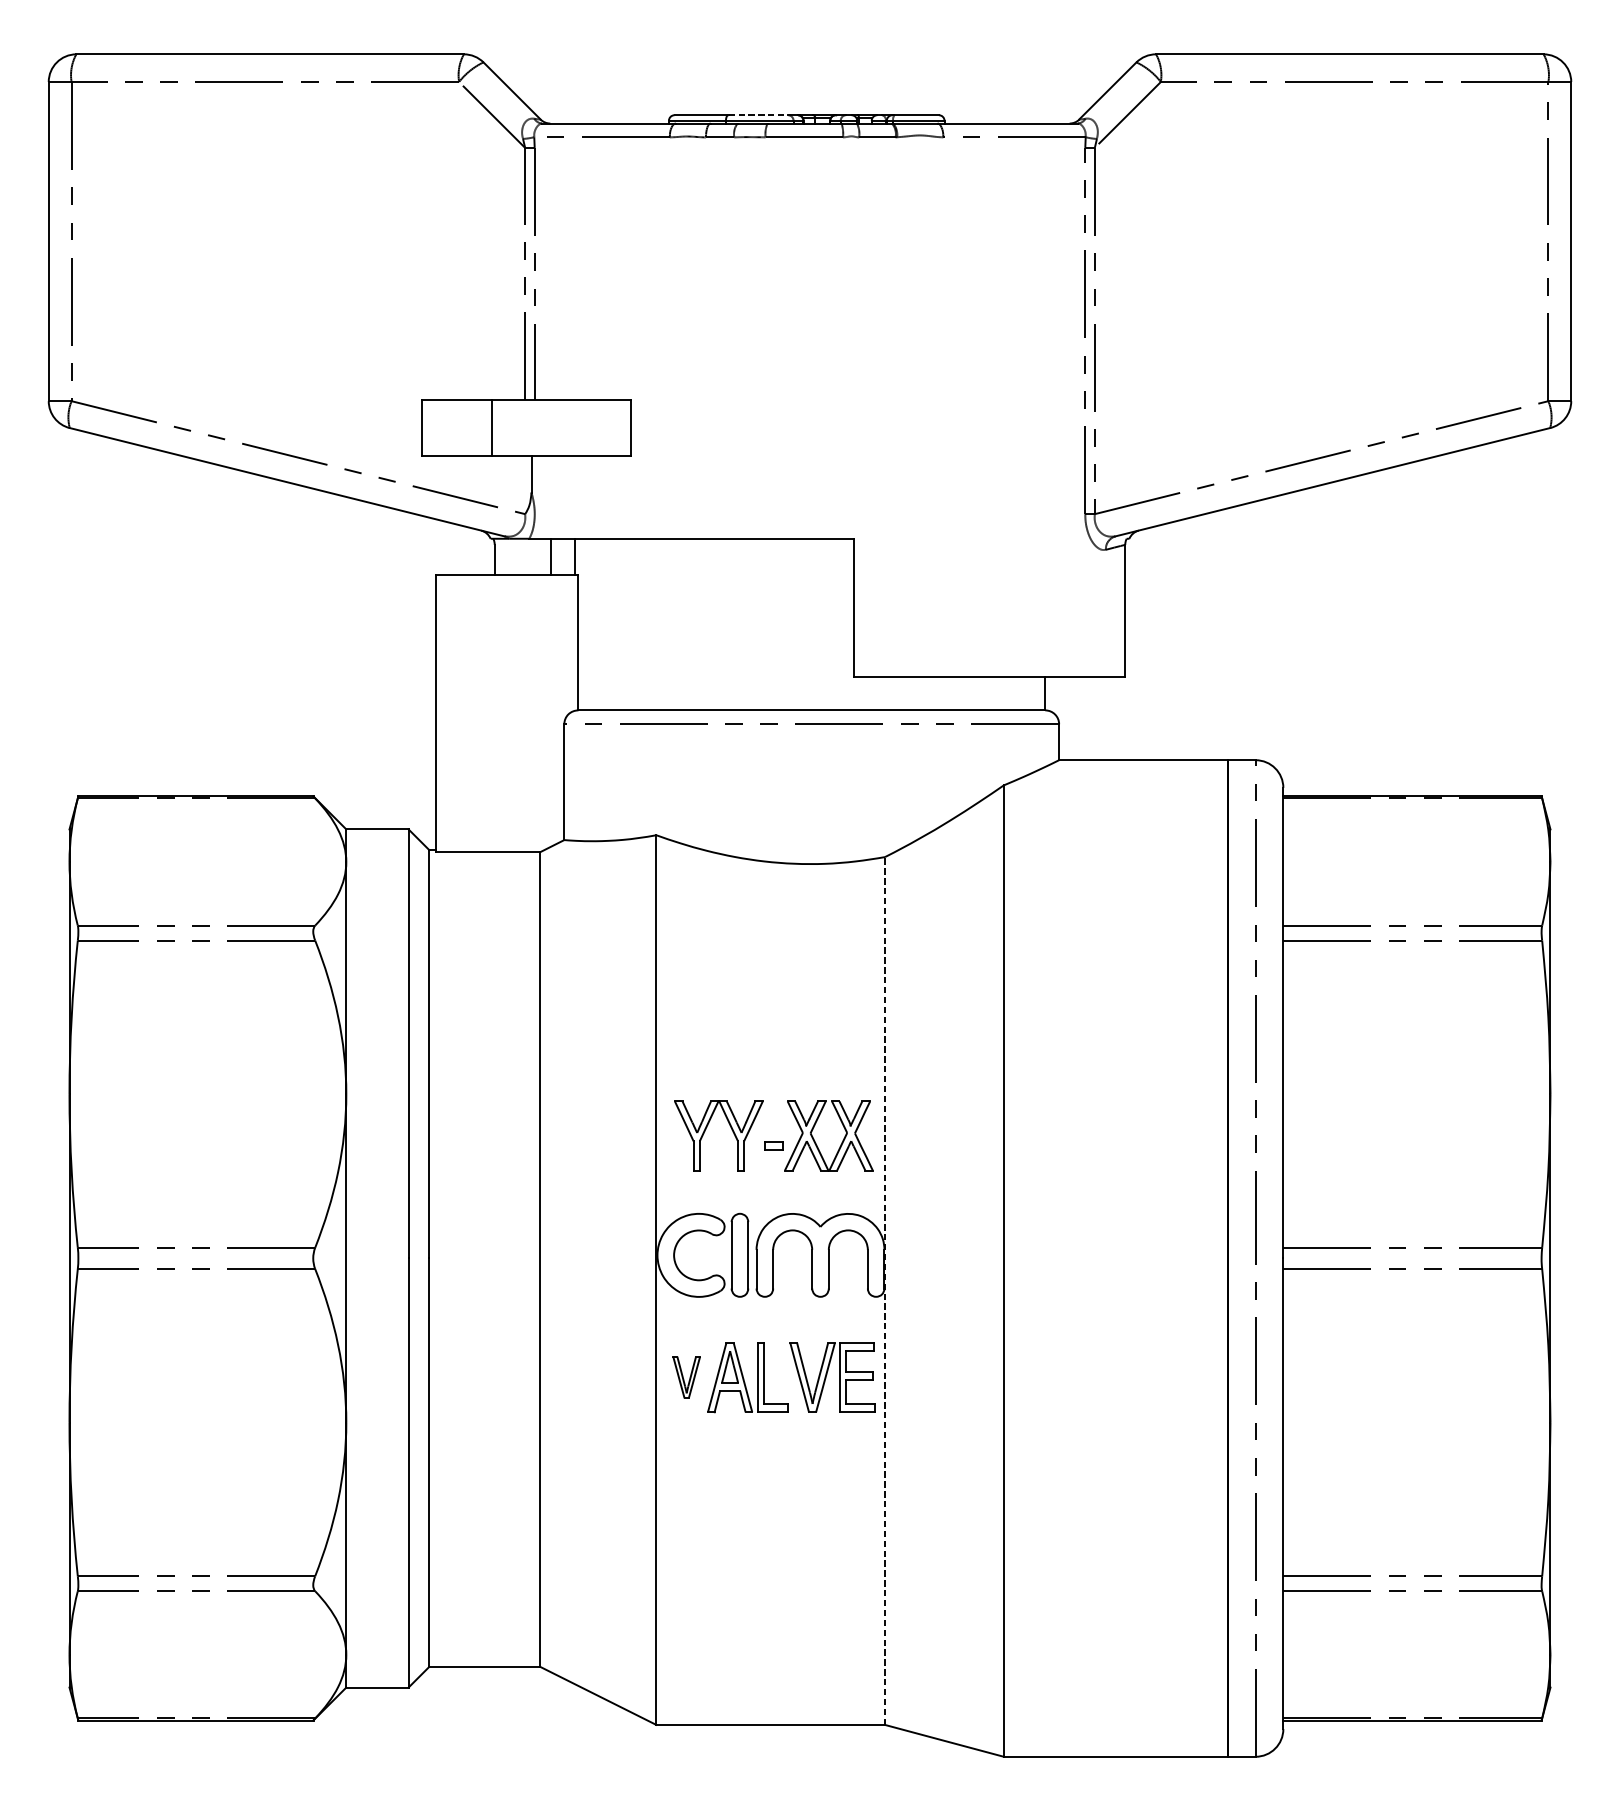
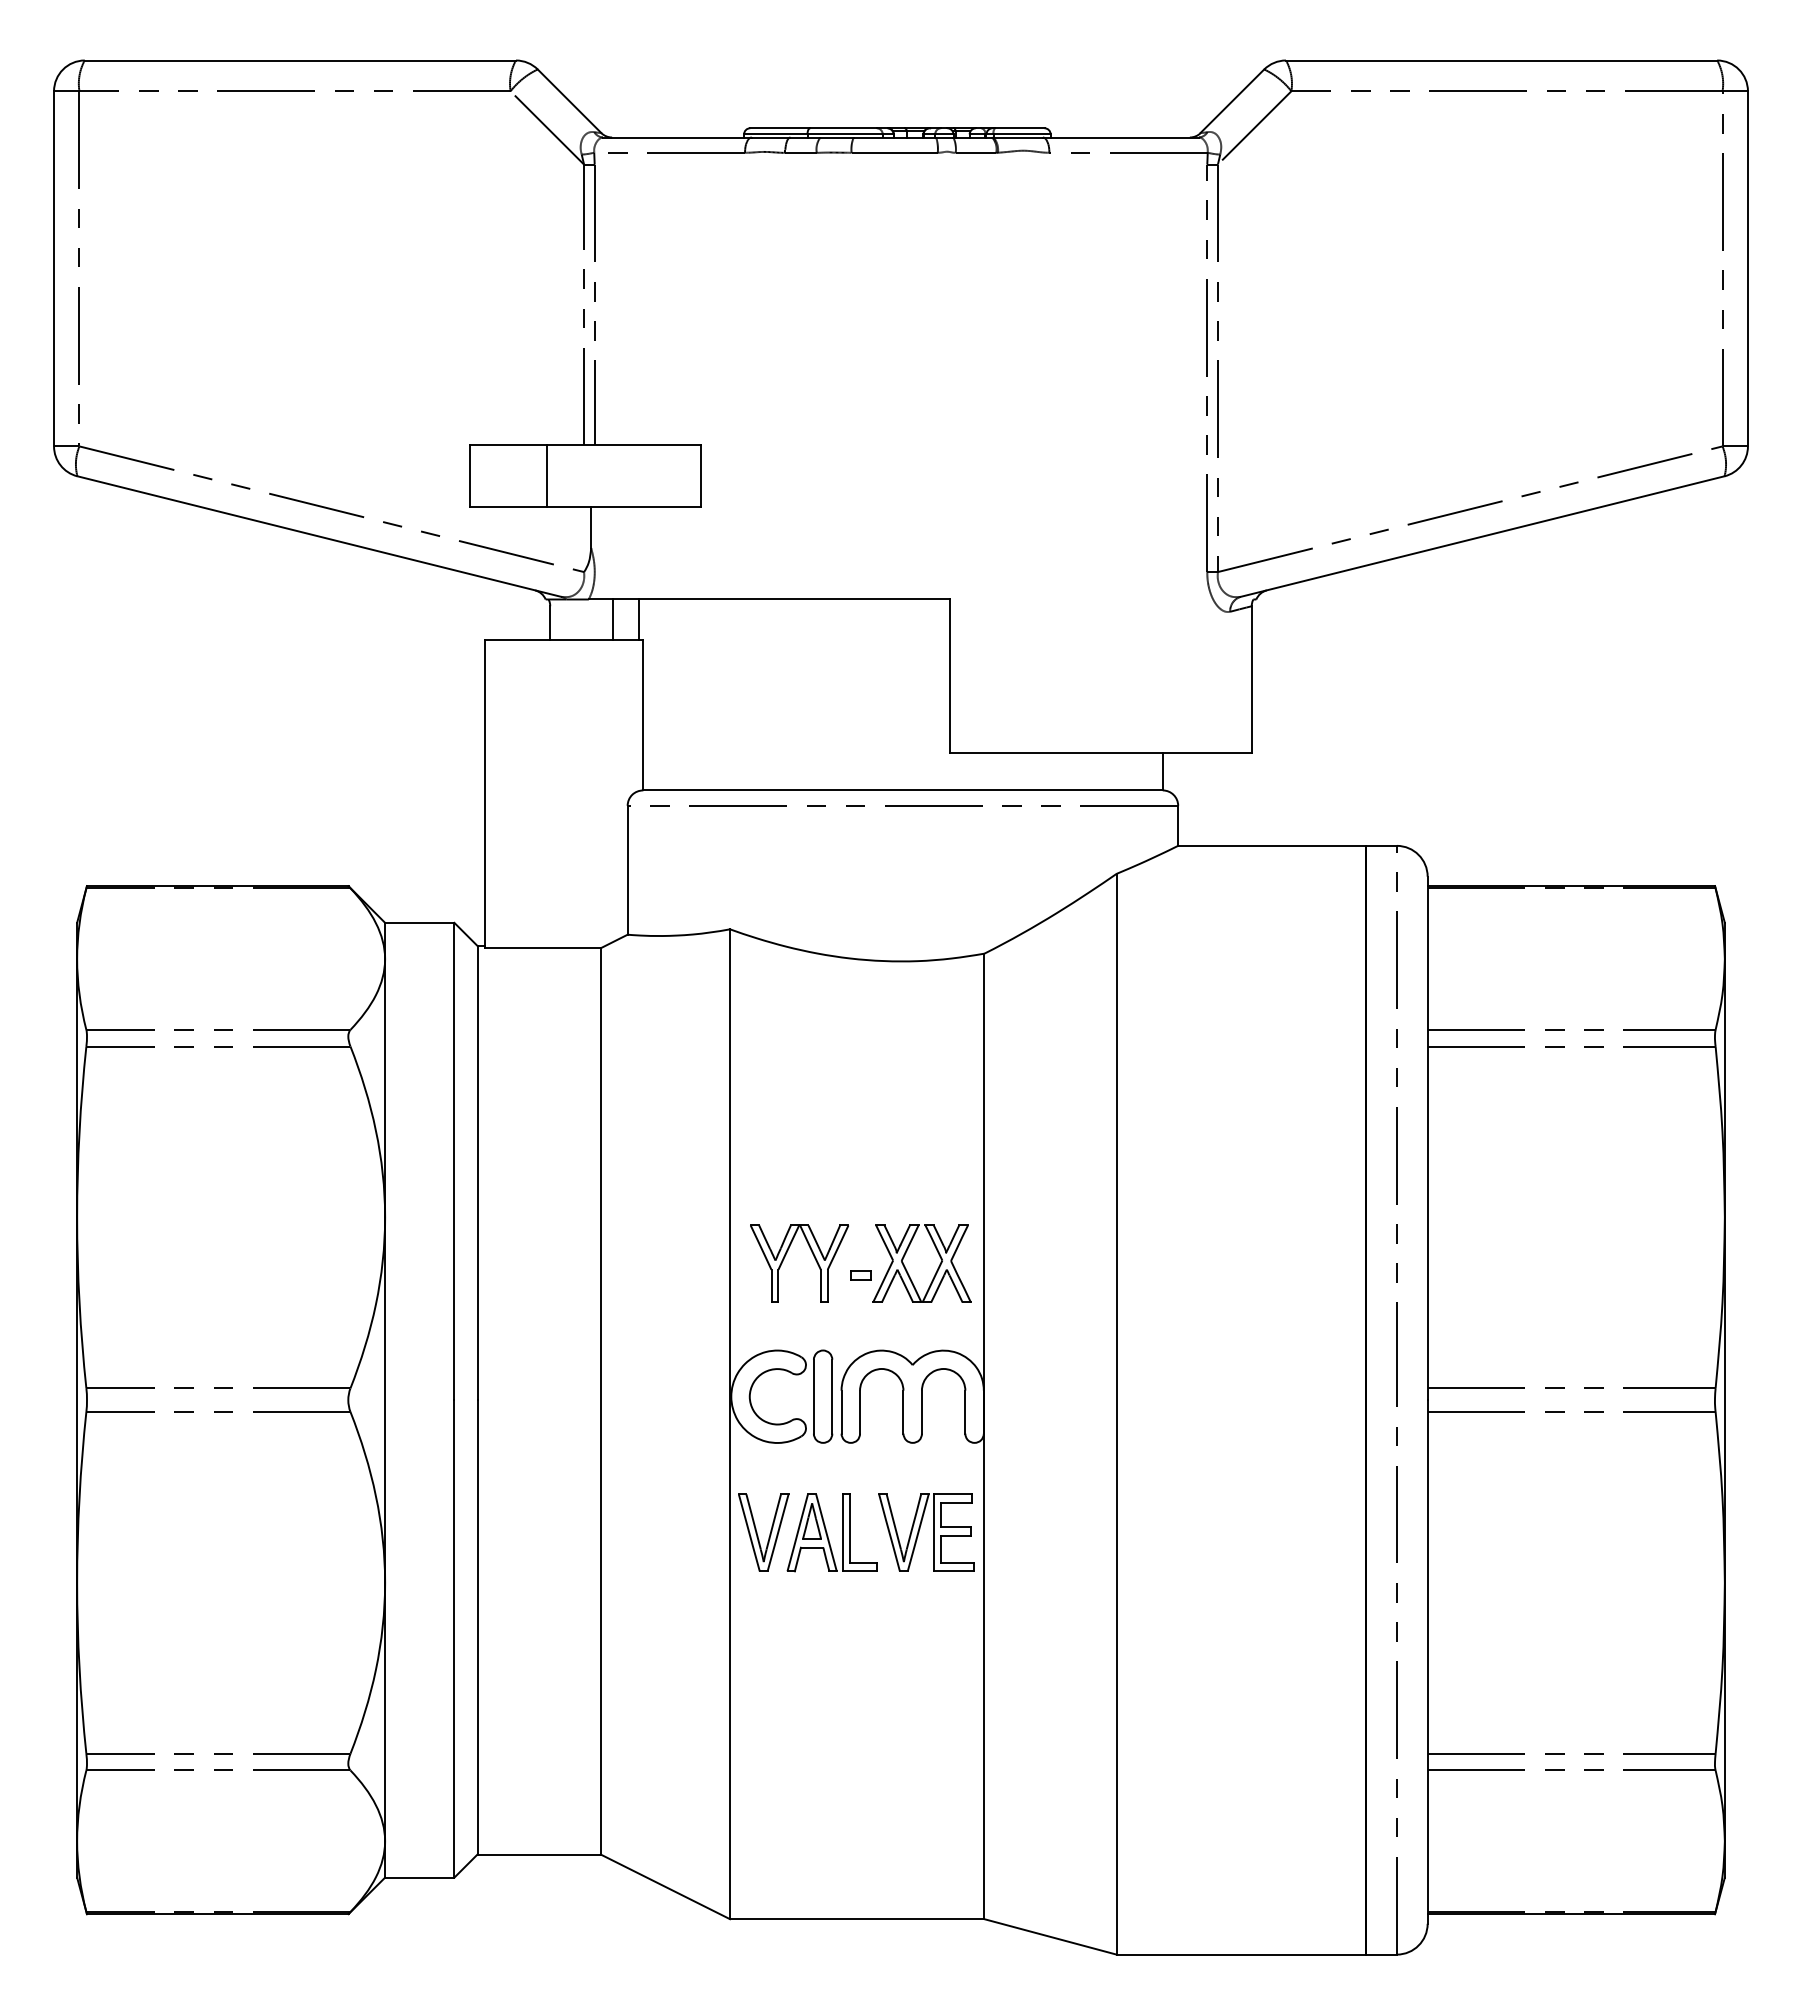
line: (759, 115) -> (844, 128), dashed -> solid
line: (885, 1291) -> (984, 1436), dashed -> solid
part: (686, 1377) -> (763, 1532), size x1.67

